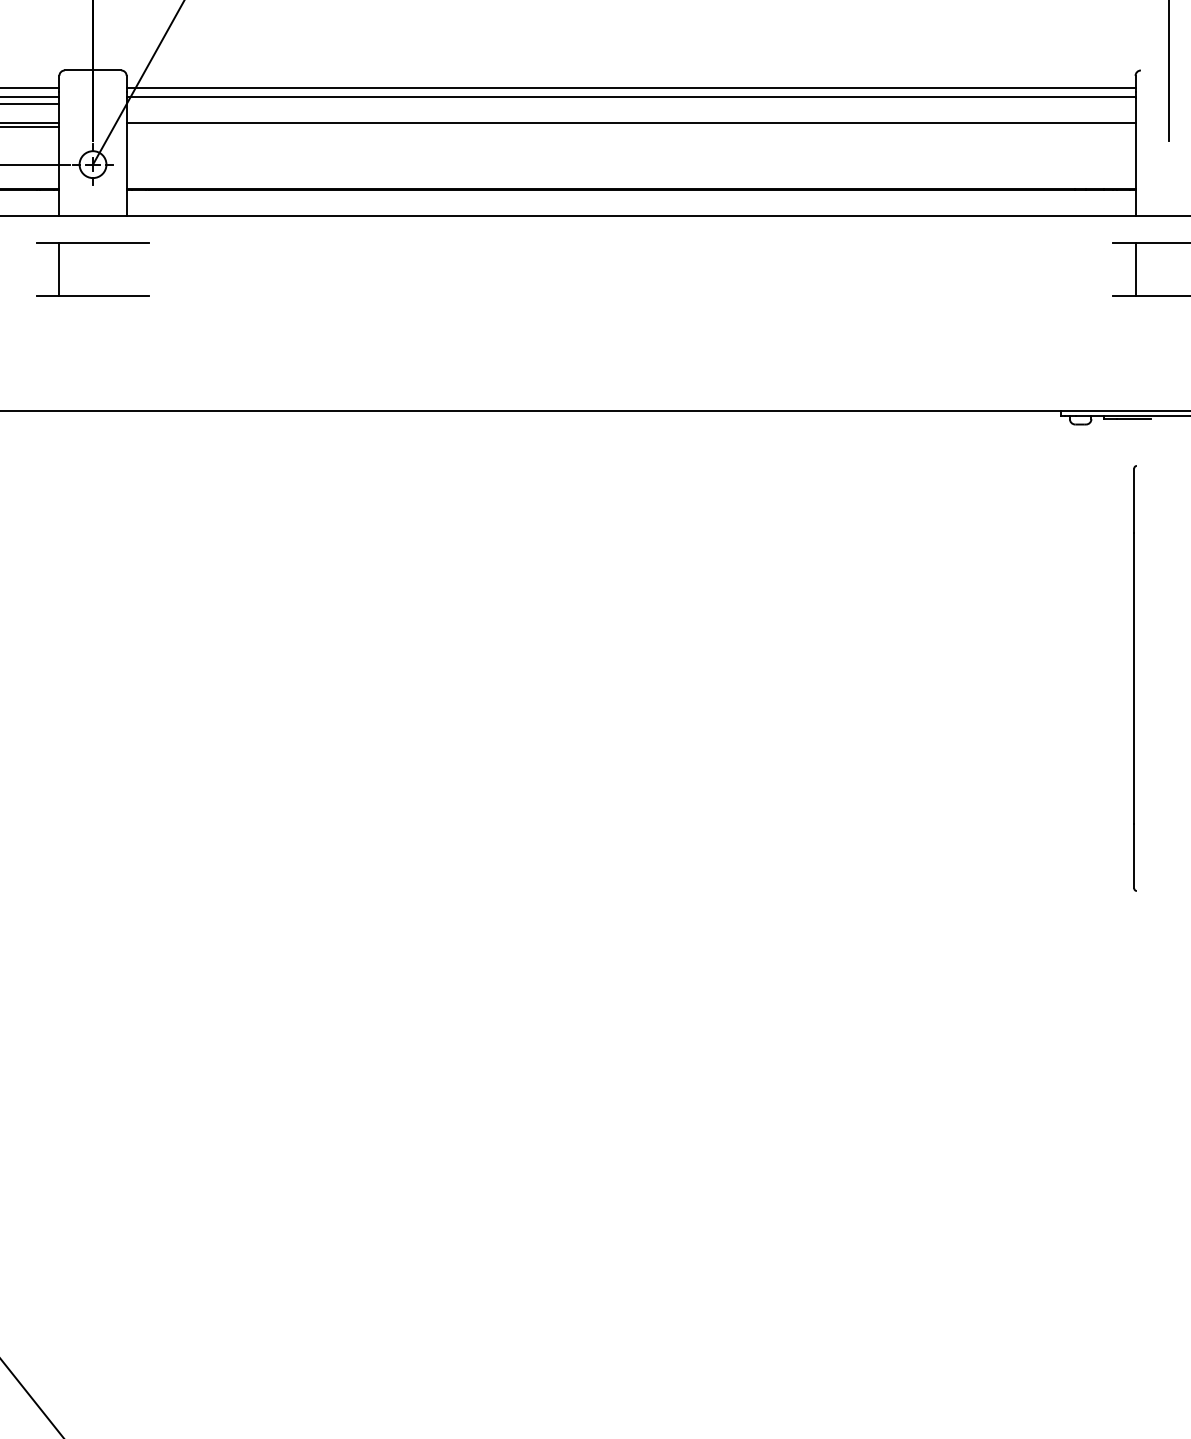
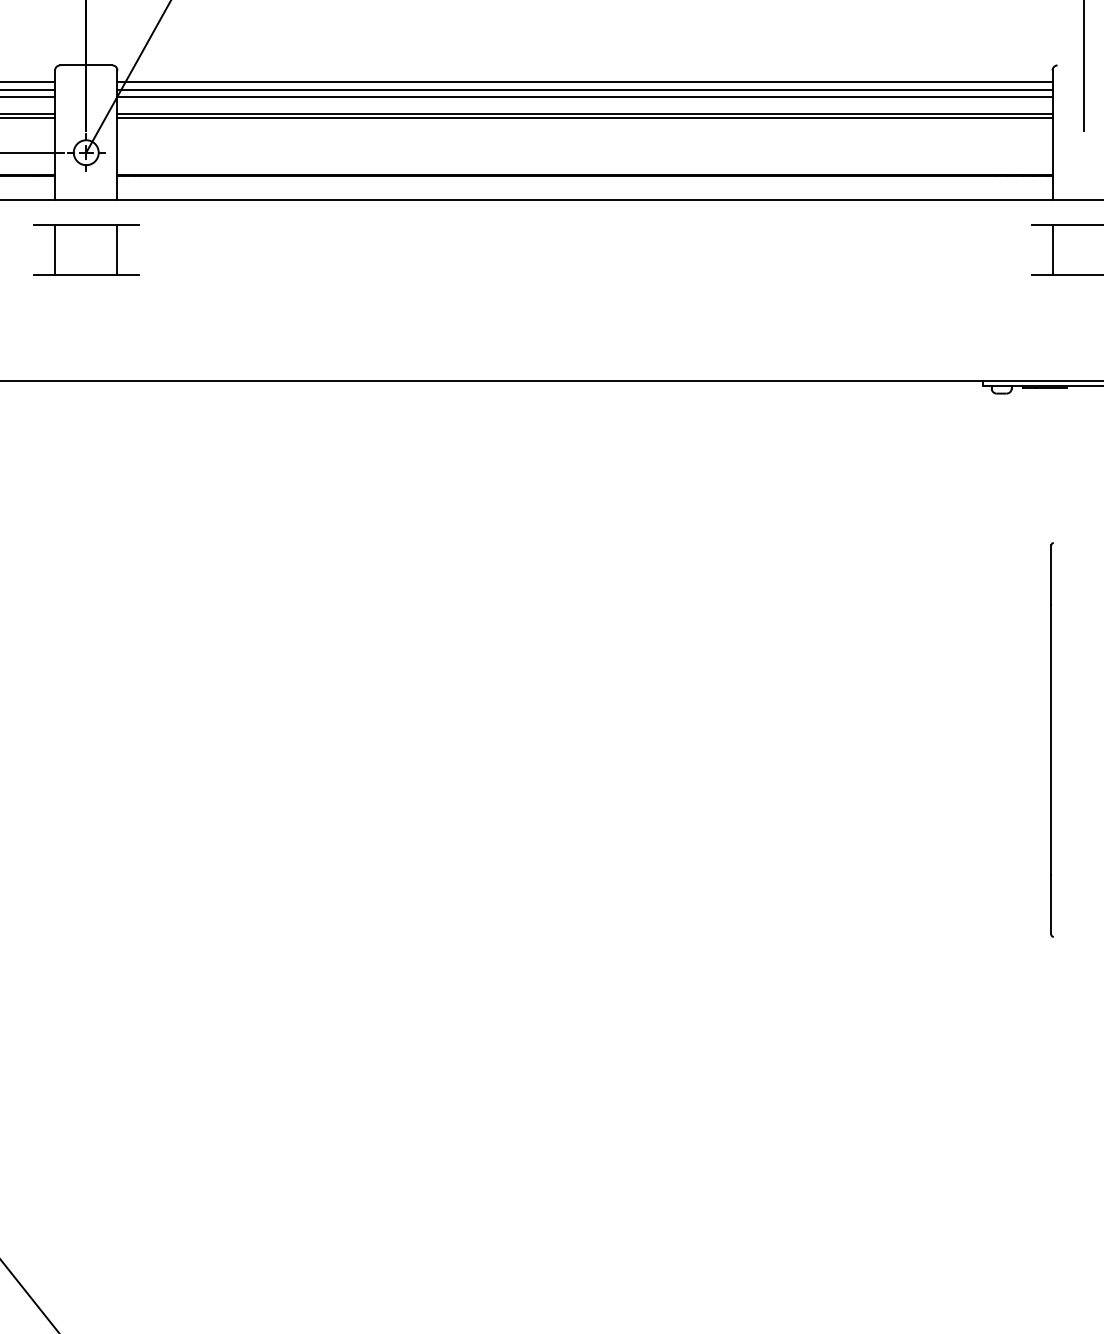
line: (630, 103) -> (584, 96), added
line: (630, 126) -> (584, 117), added
line: (126, 269) -> (117, 249), added
part: (1134, 677) -> (1051, 739), moved

